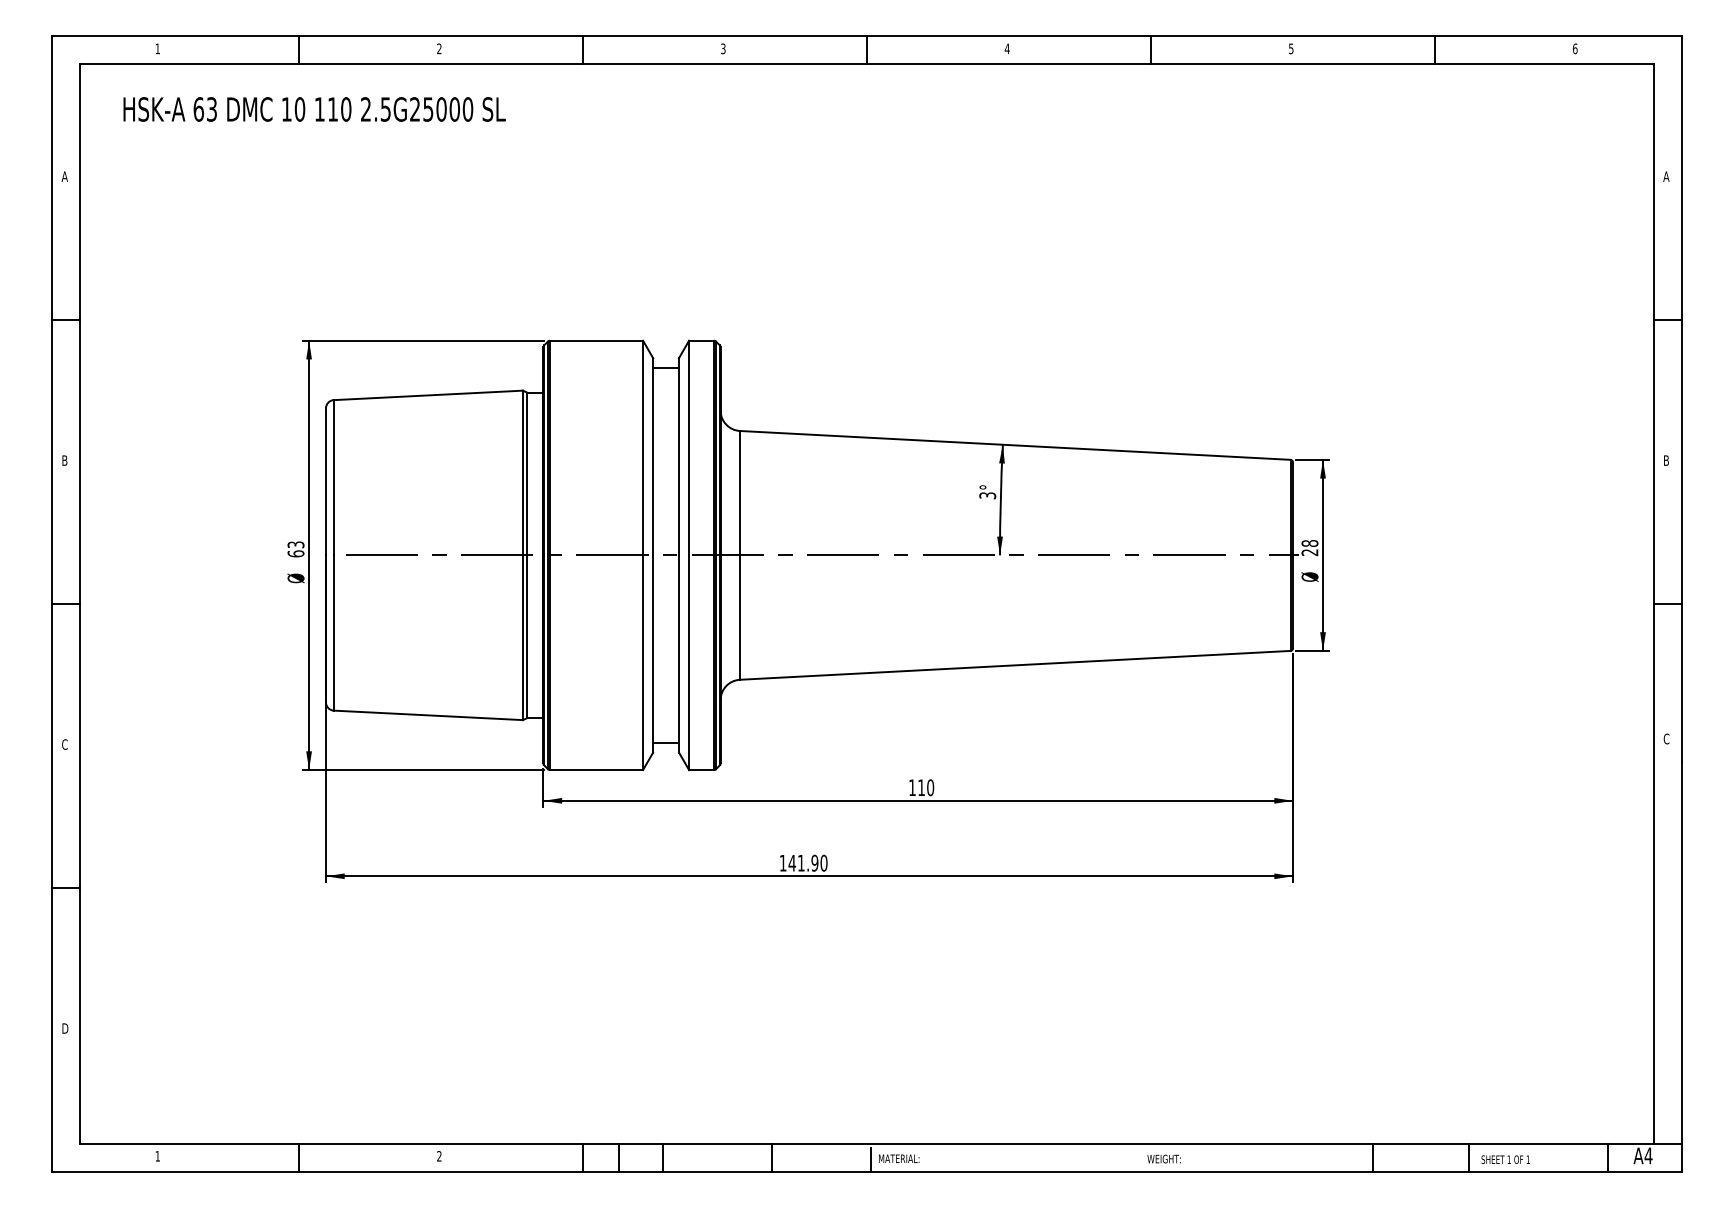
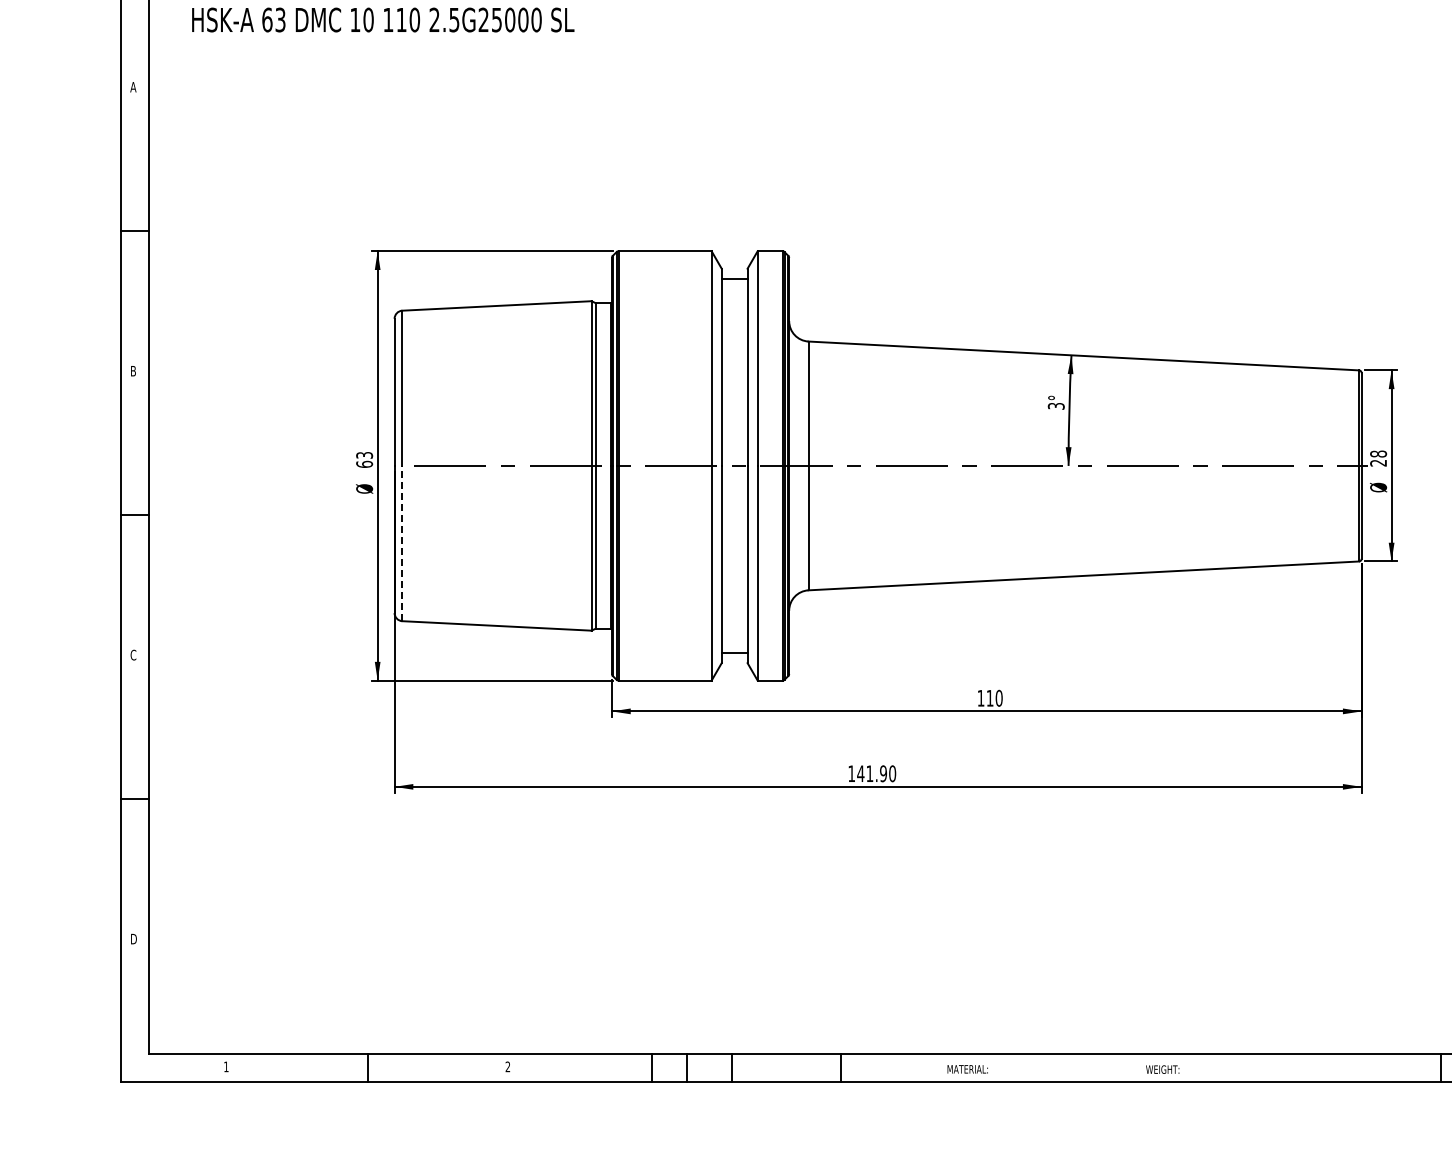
line: (333, 633) -> (402, 544), solid -> dashed
text: (1163, 1158) -> (1162, 1069), moved
line: (870, 1159) -> (939, 1070), removed

